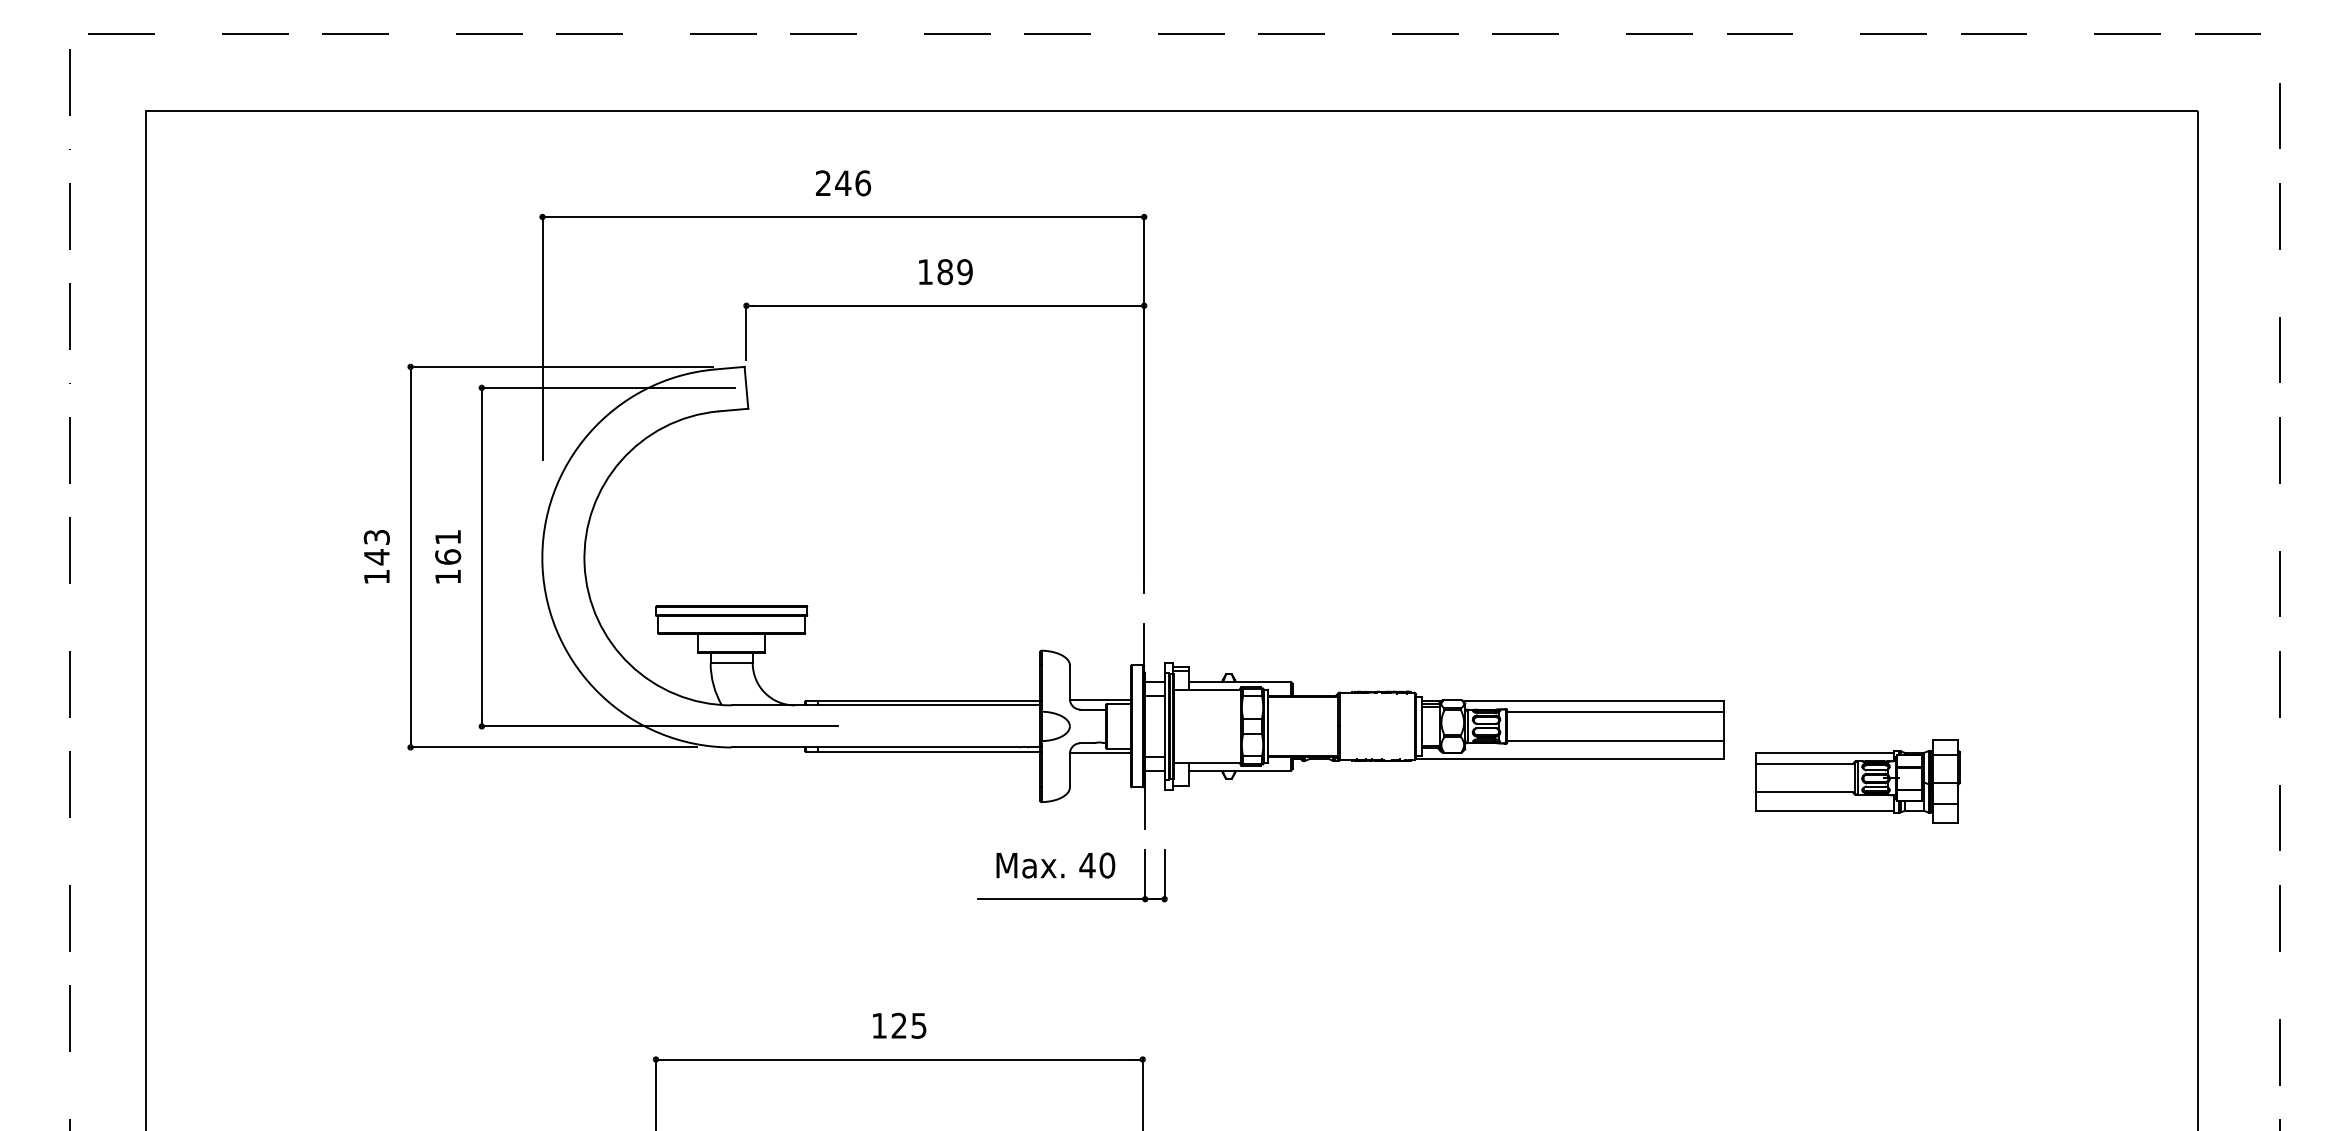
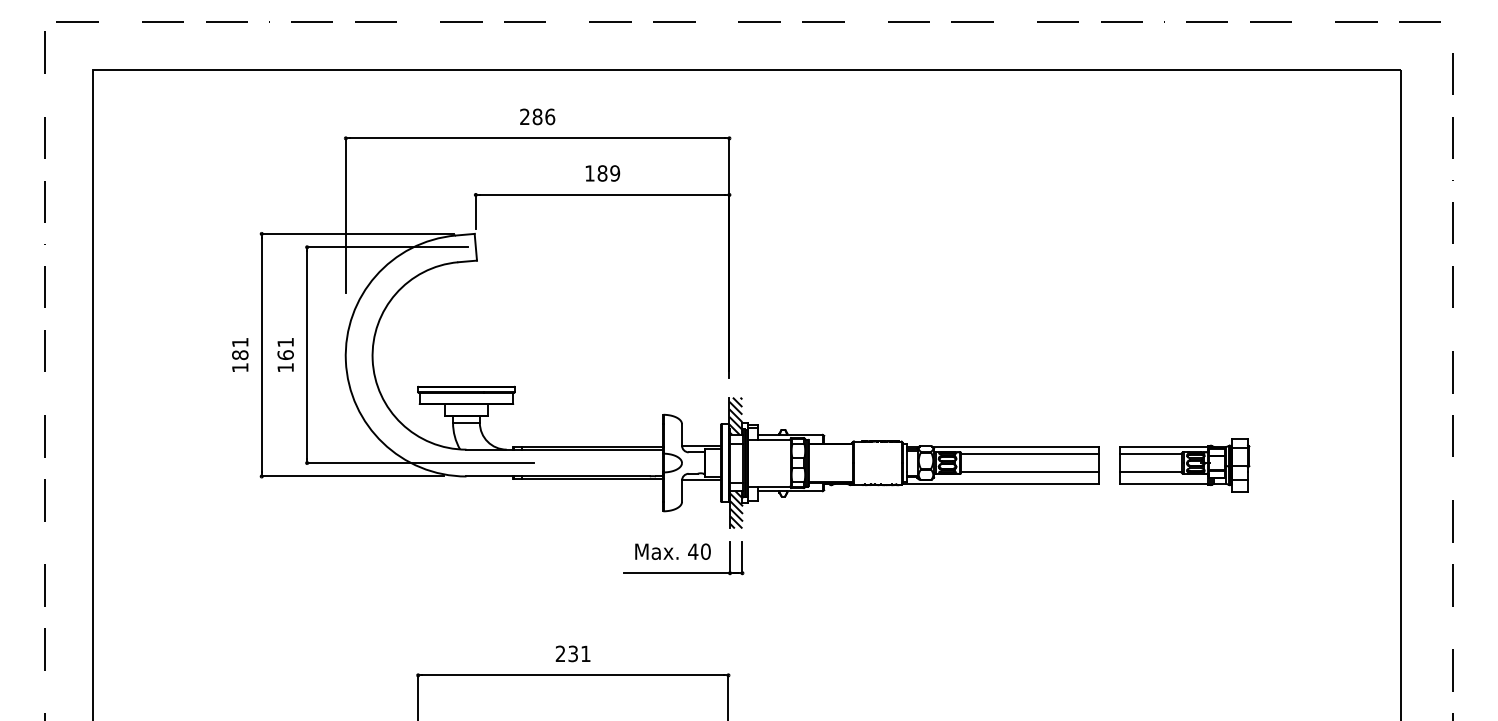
text: (843, 182) -> (537, 116), 246 -> 286
text: (377, 546) -> (240, 348), 143 -> 181
hatch: (1153, 651) -> (735, 415), added
part: (1858, 782) -> (1184, 465), moved
hatch: (1155, 799) -> (736, 509), added
text: (898, 1025) -> (572, 653), 125 -> 231

